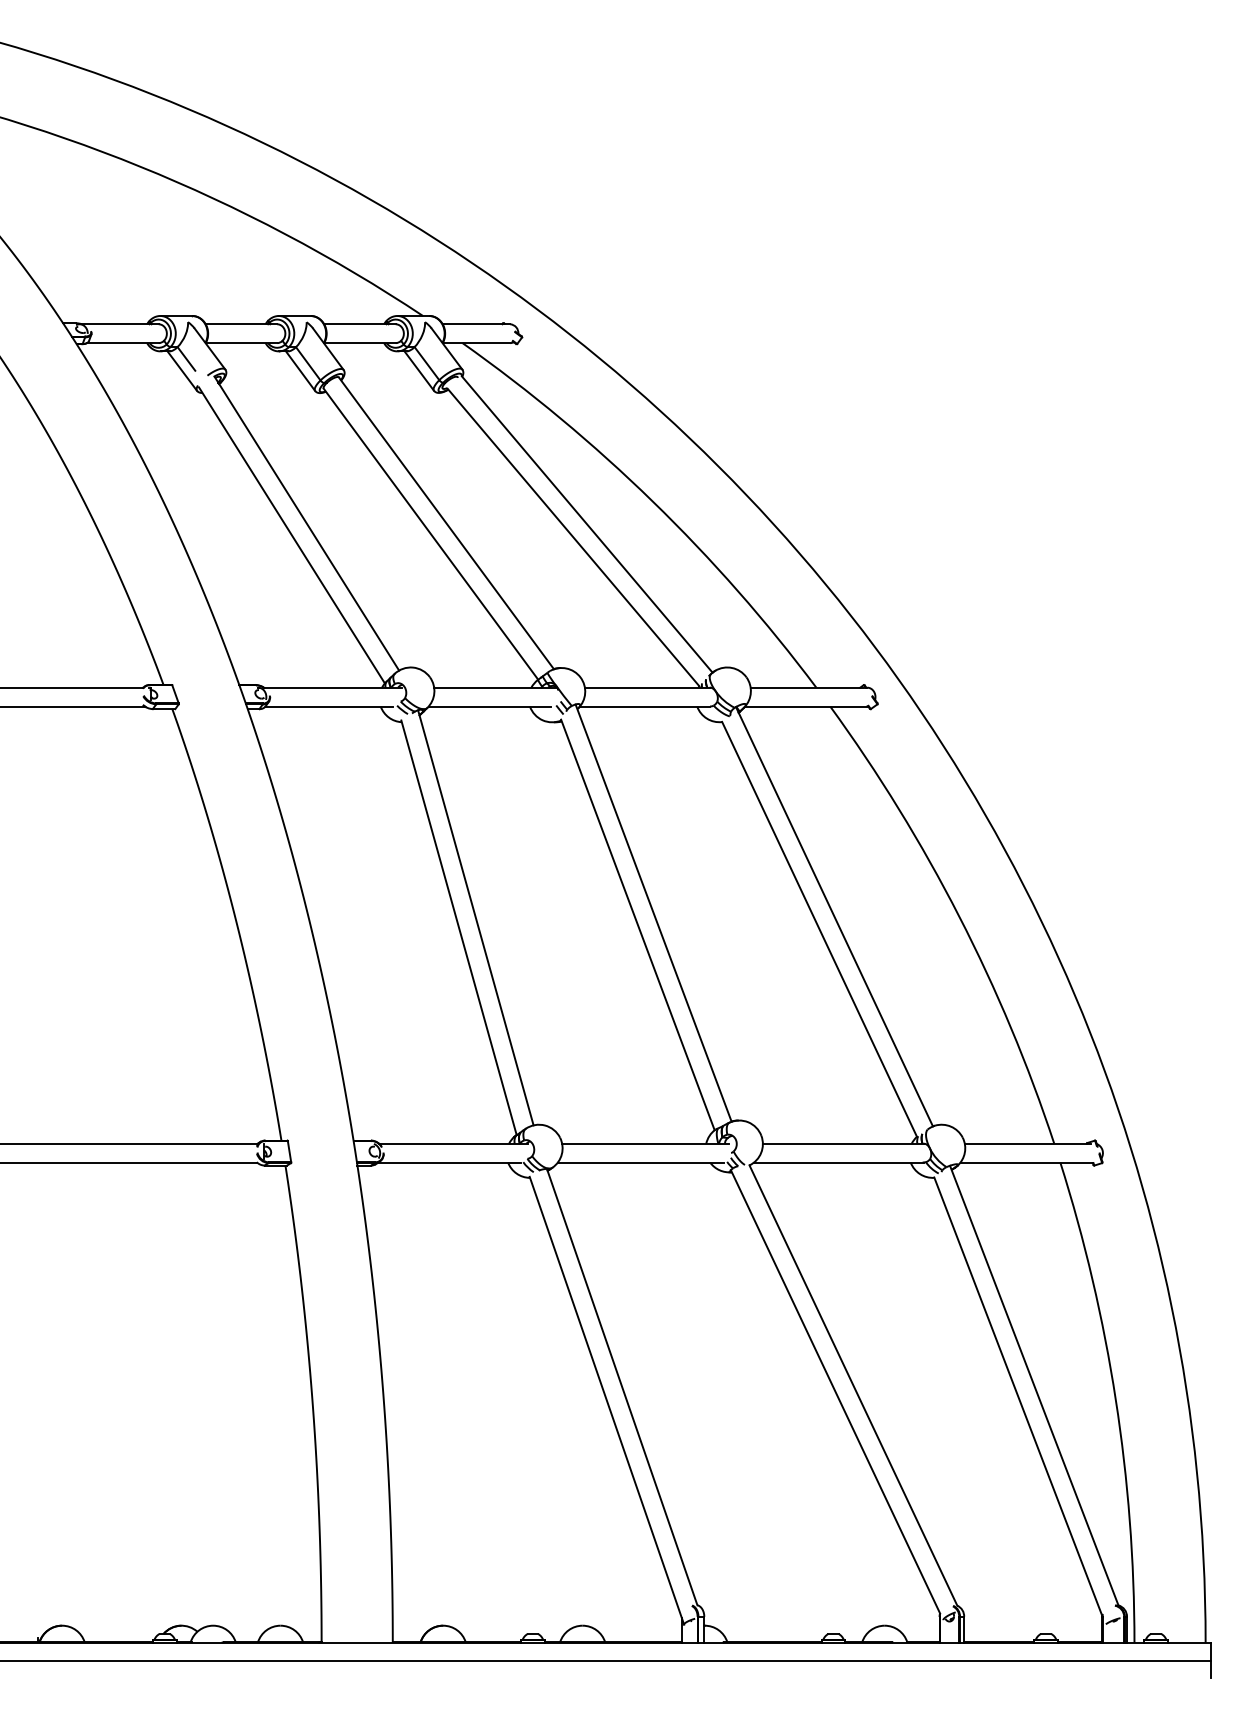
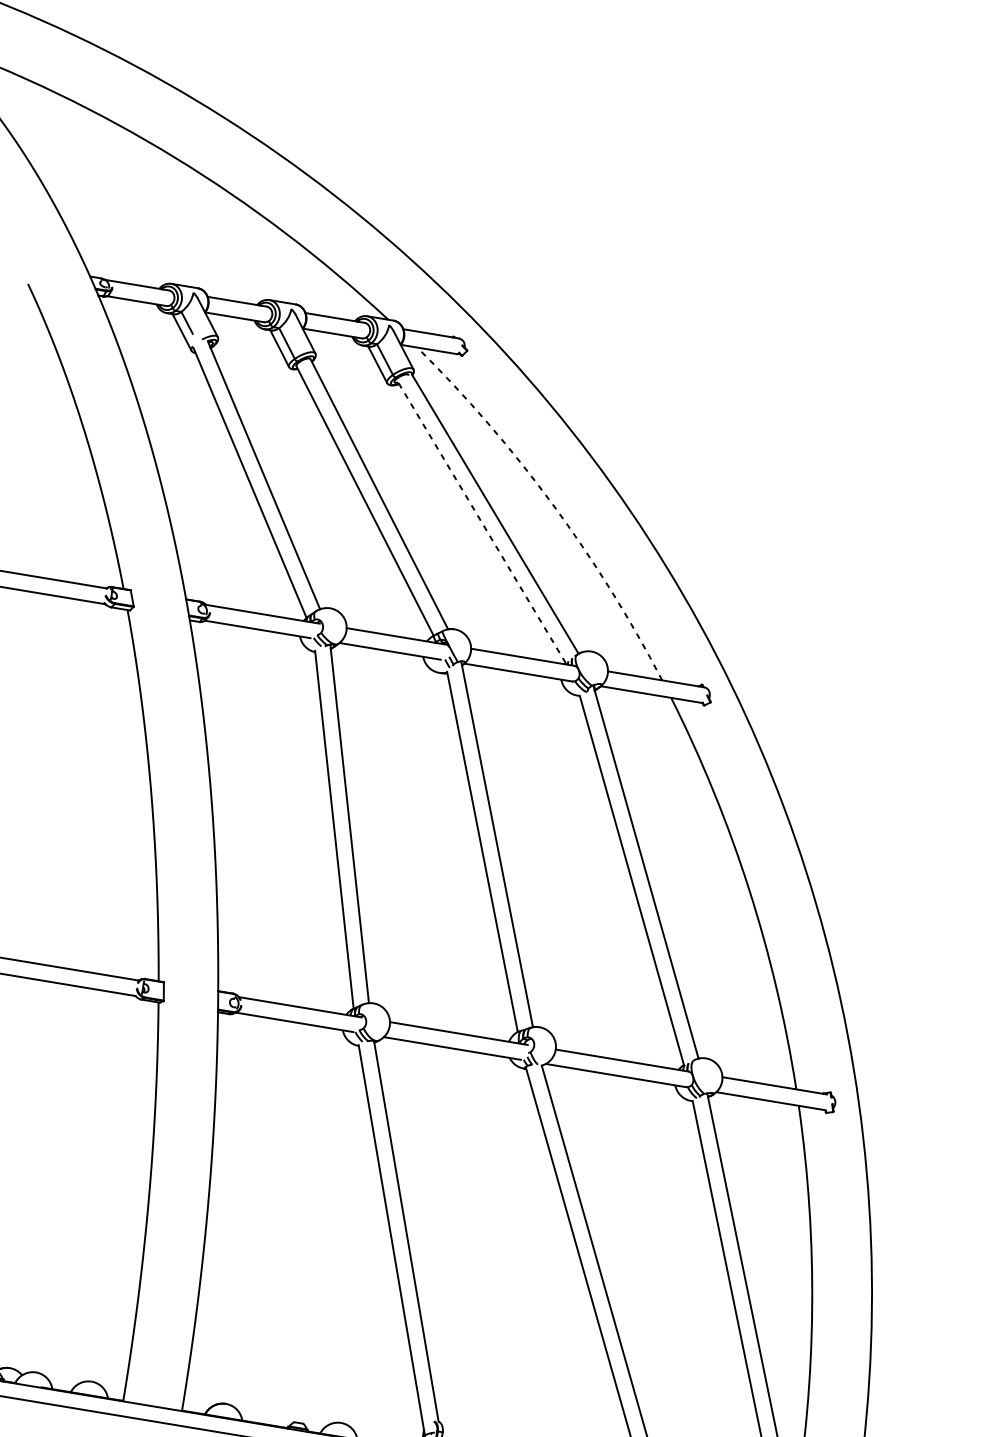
arc: (652, 501) -> (552, 504), solid -> dashed
line: (573, 537) -> (482, 523), solid -> dashed

